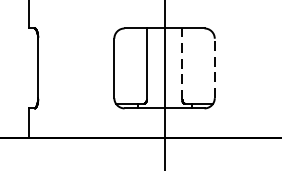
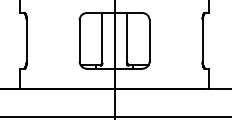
line: (183, 65) -> (127, 38), dashed -> solid
line: (214, 67) -> (149, 40), dashed -> solid

